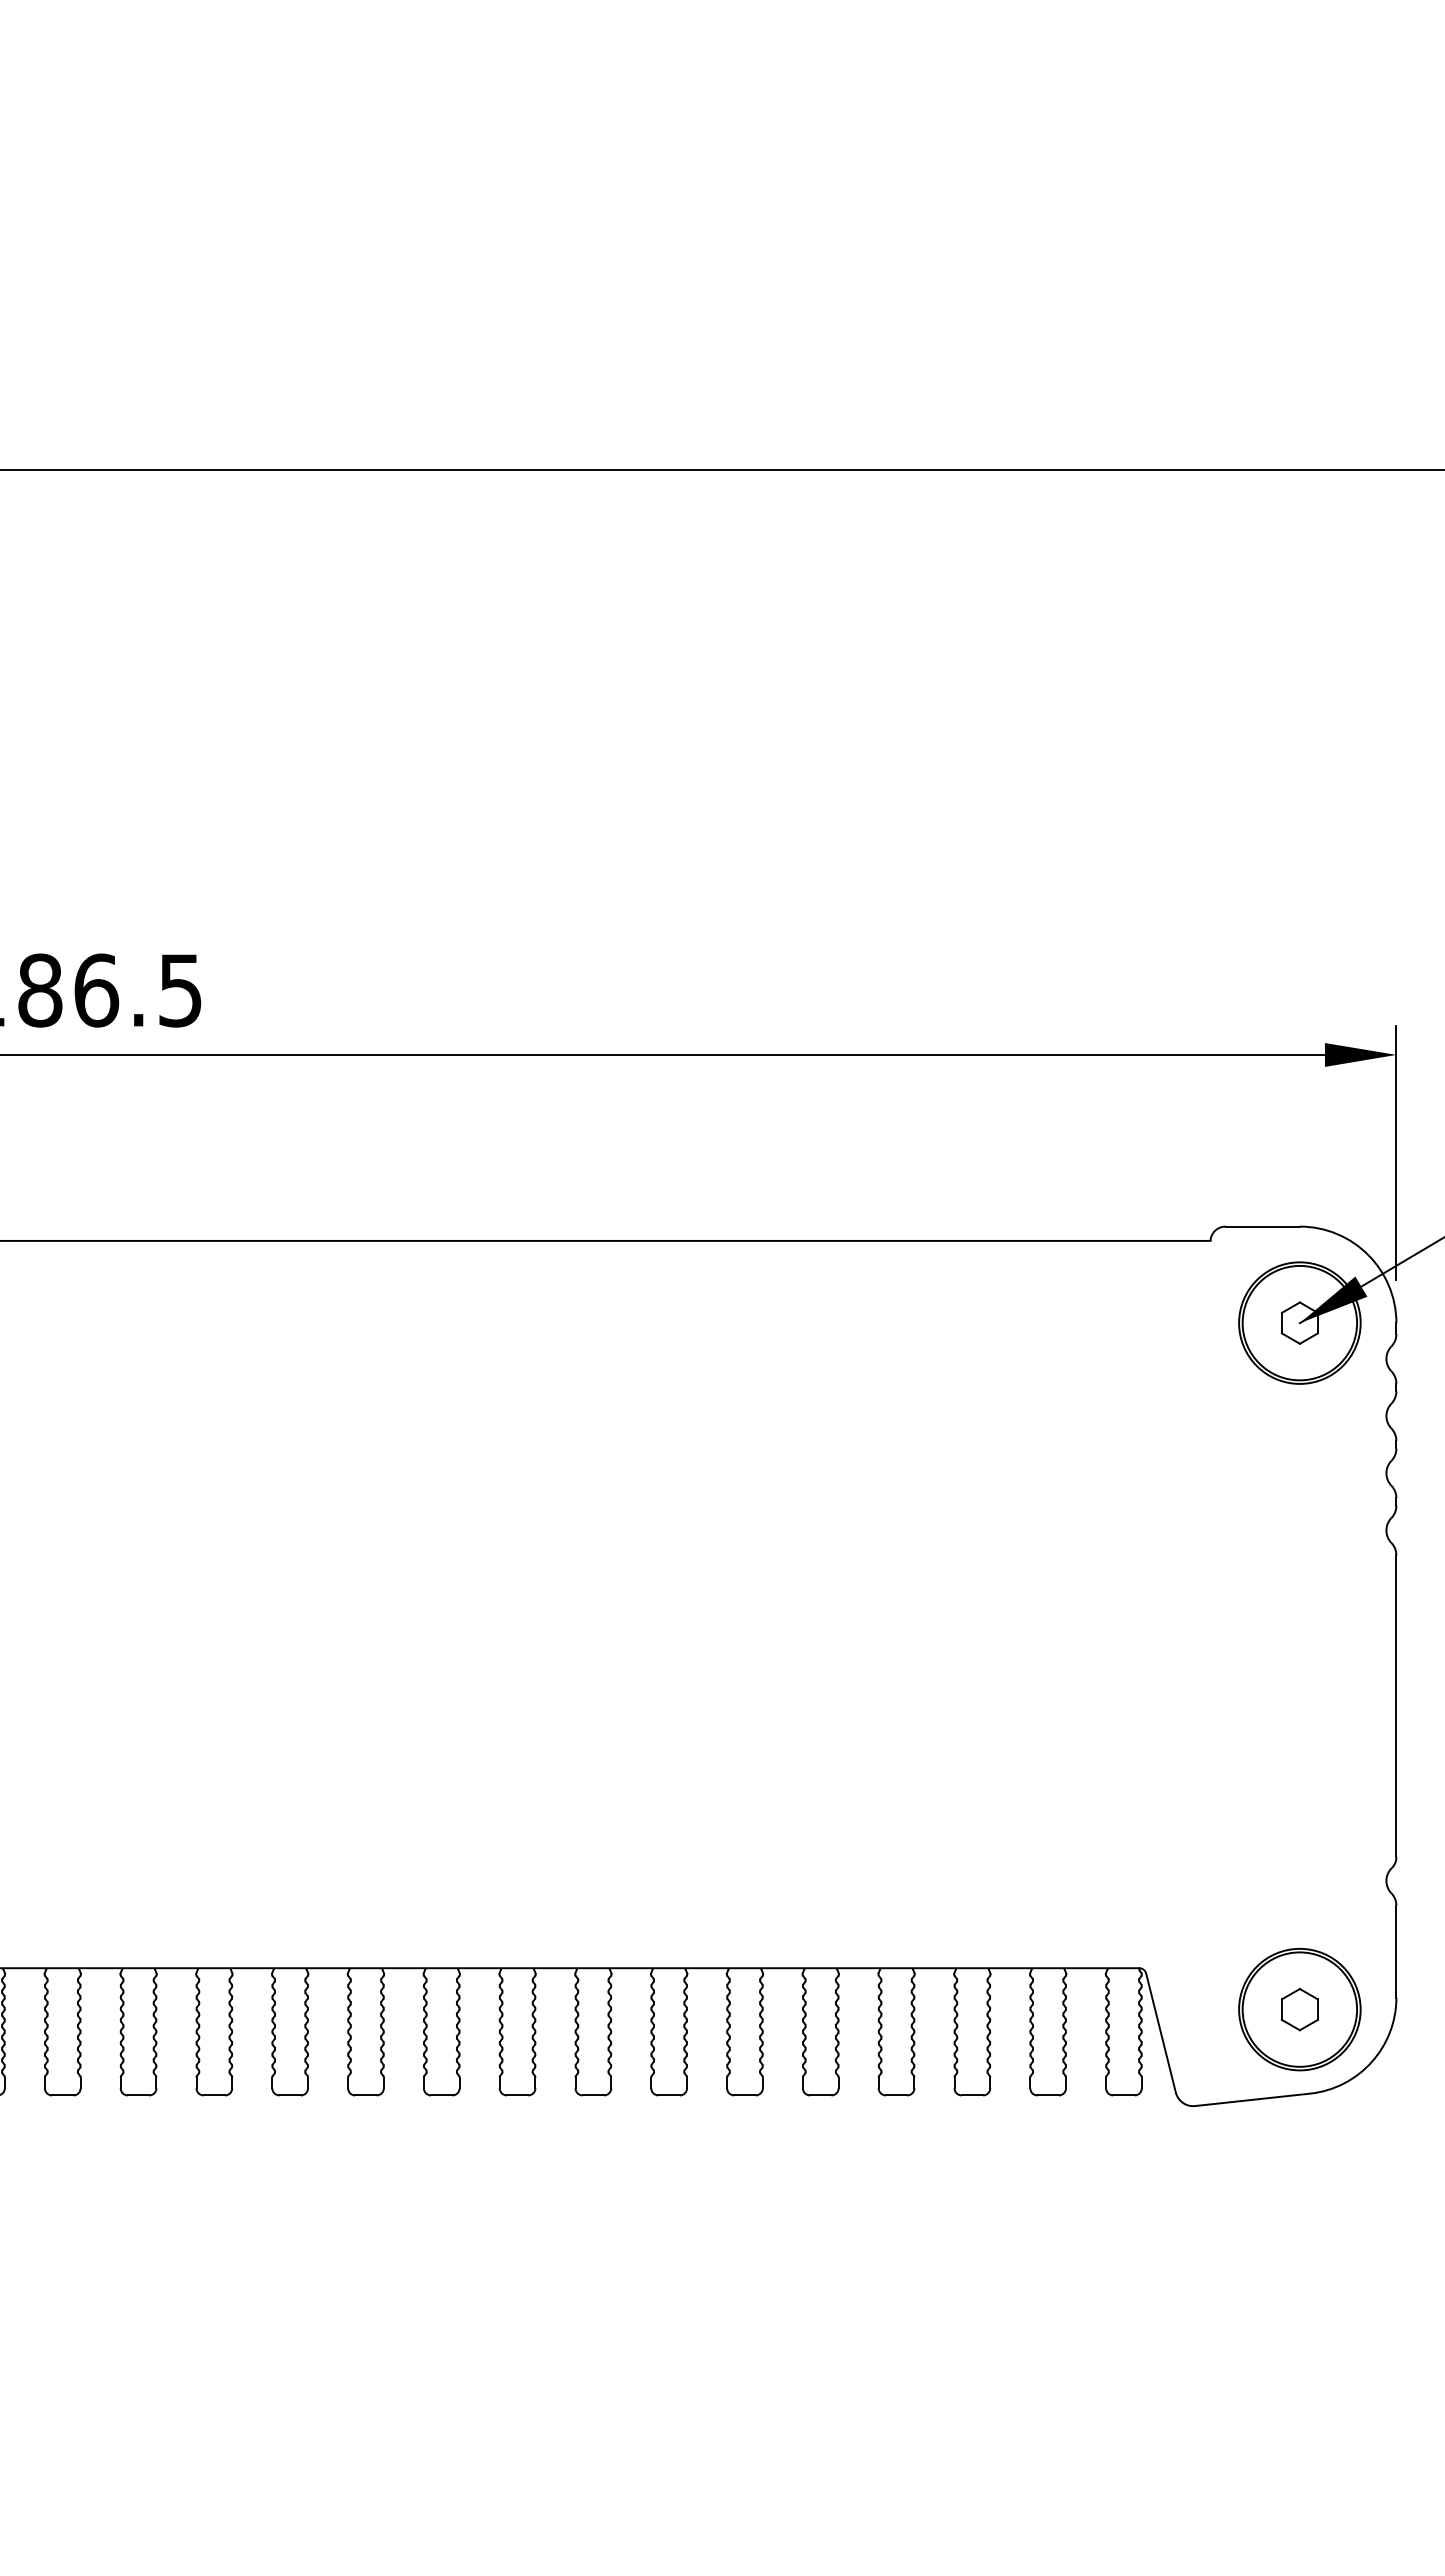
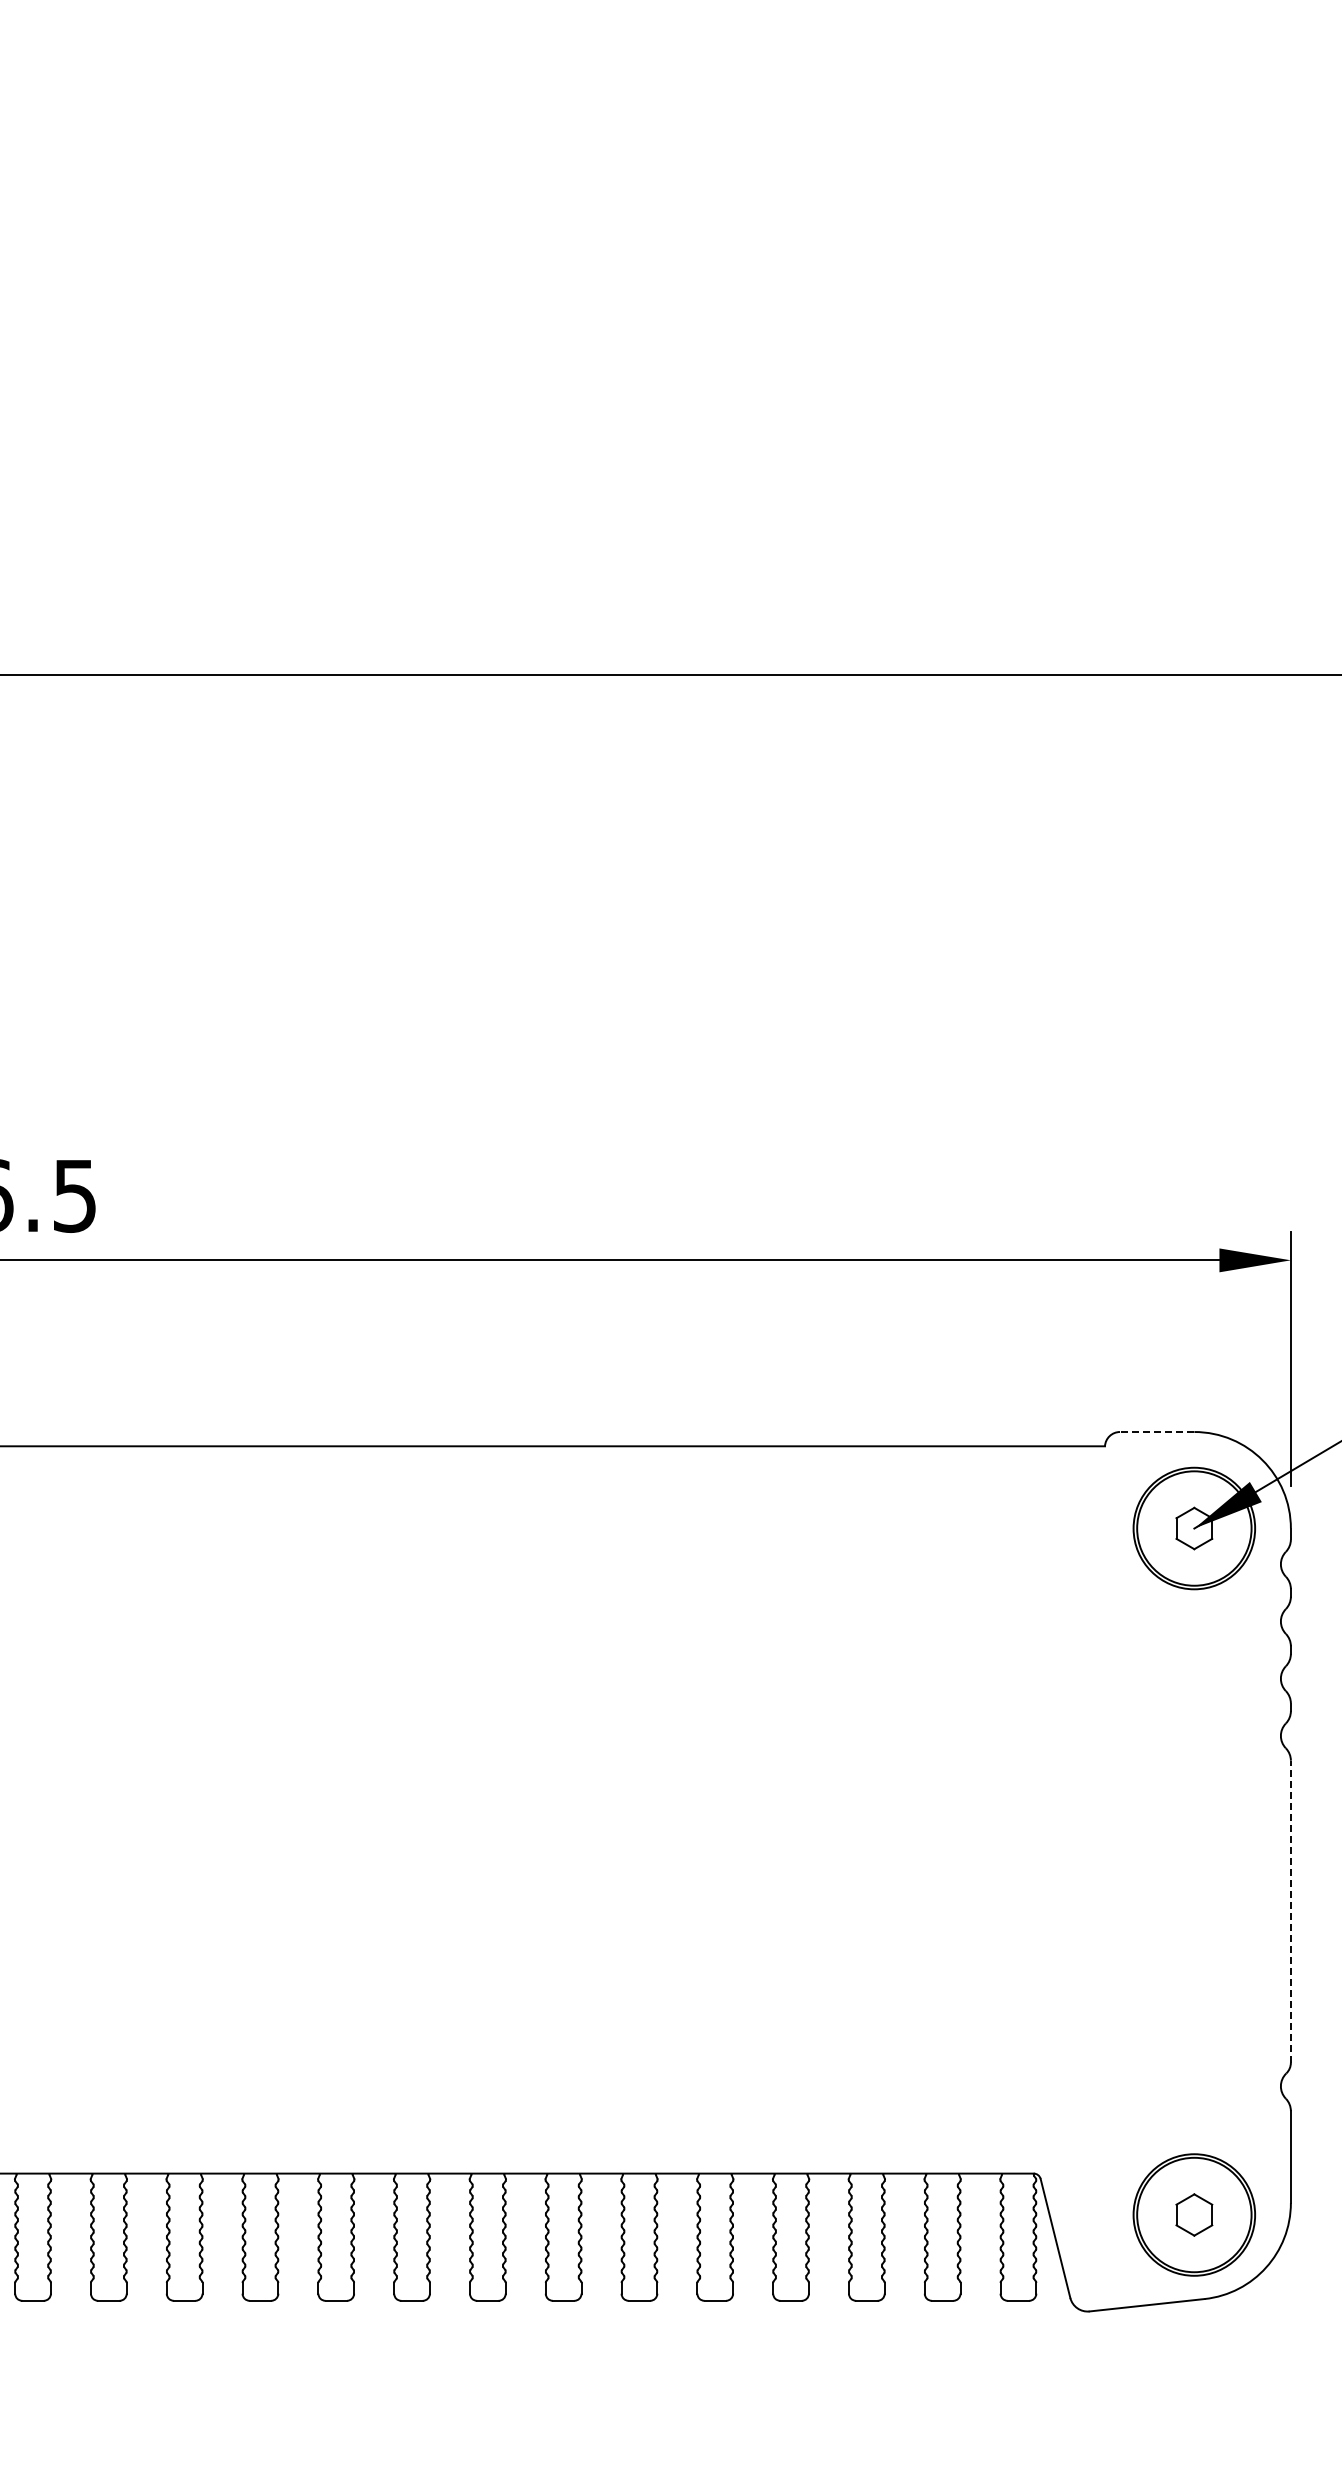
line: (1262, 1226) -> (1156, 1431), solid -> dashed
line: (1396, 1706) -> (1290, 1911), solid -> dashed

